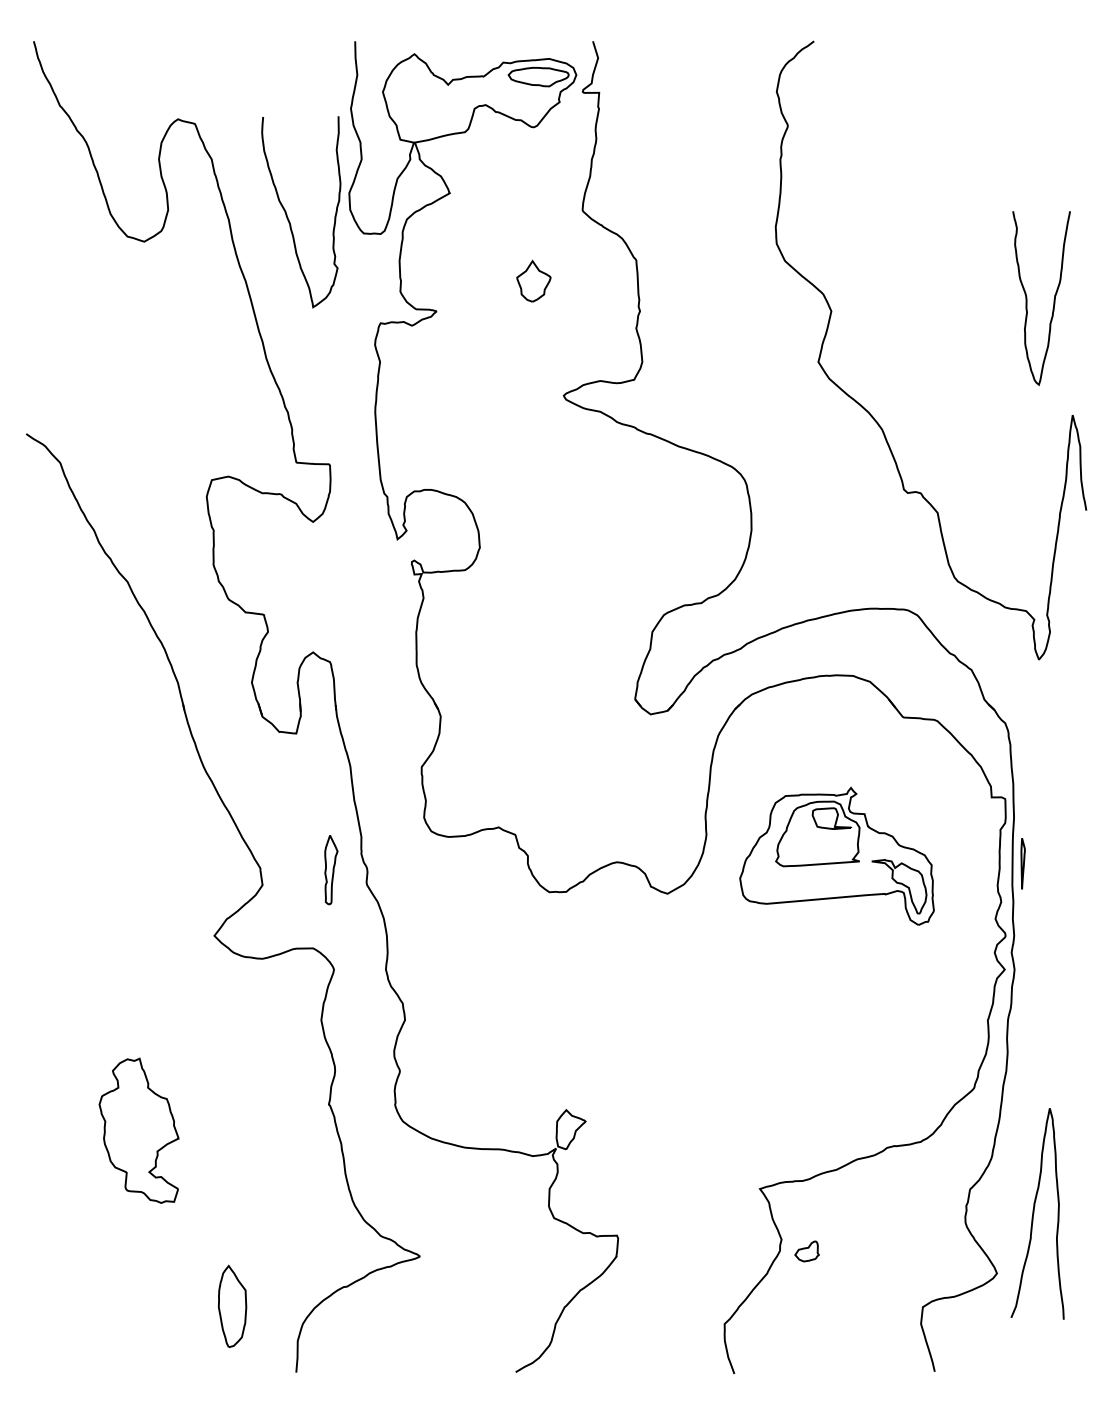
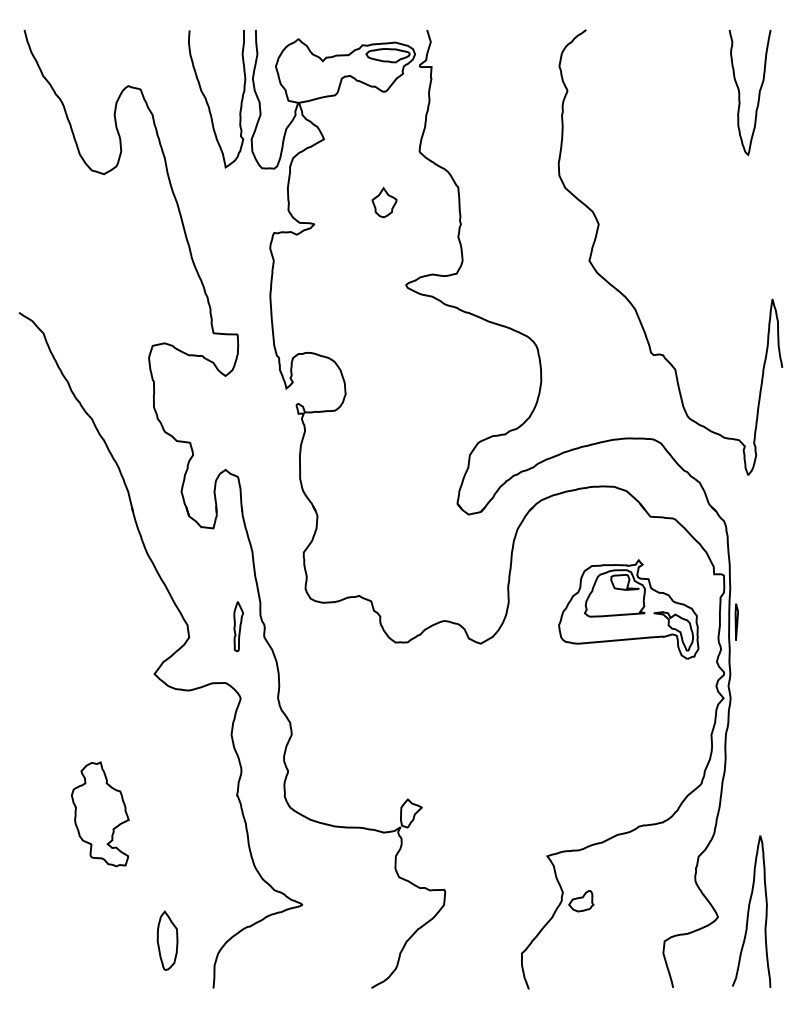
curve: (289, 219) -> (208, 104), moved
curve: (1053, 299) -> (758, 93), moved
part: (836, 855) -> (628, 608), moved
curve: (1034, 1213) -> (749, 911), moved
part: (806, 1251) -> (580, 901), size x1.43

